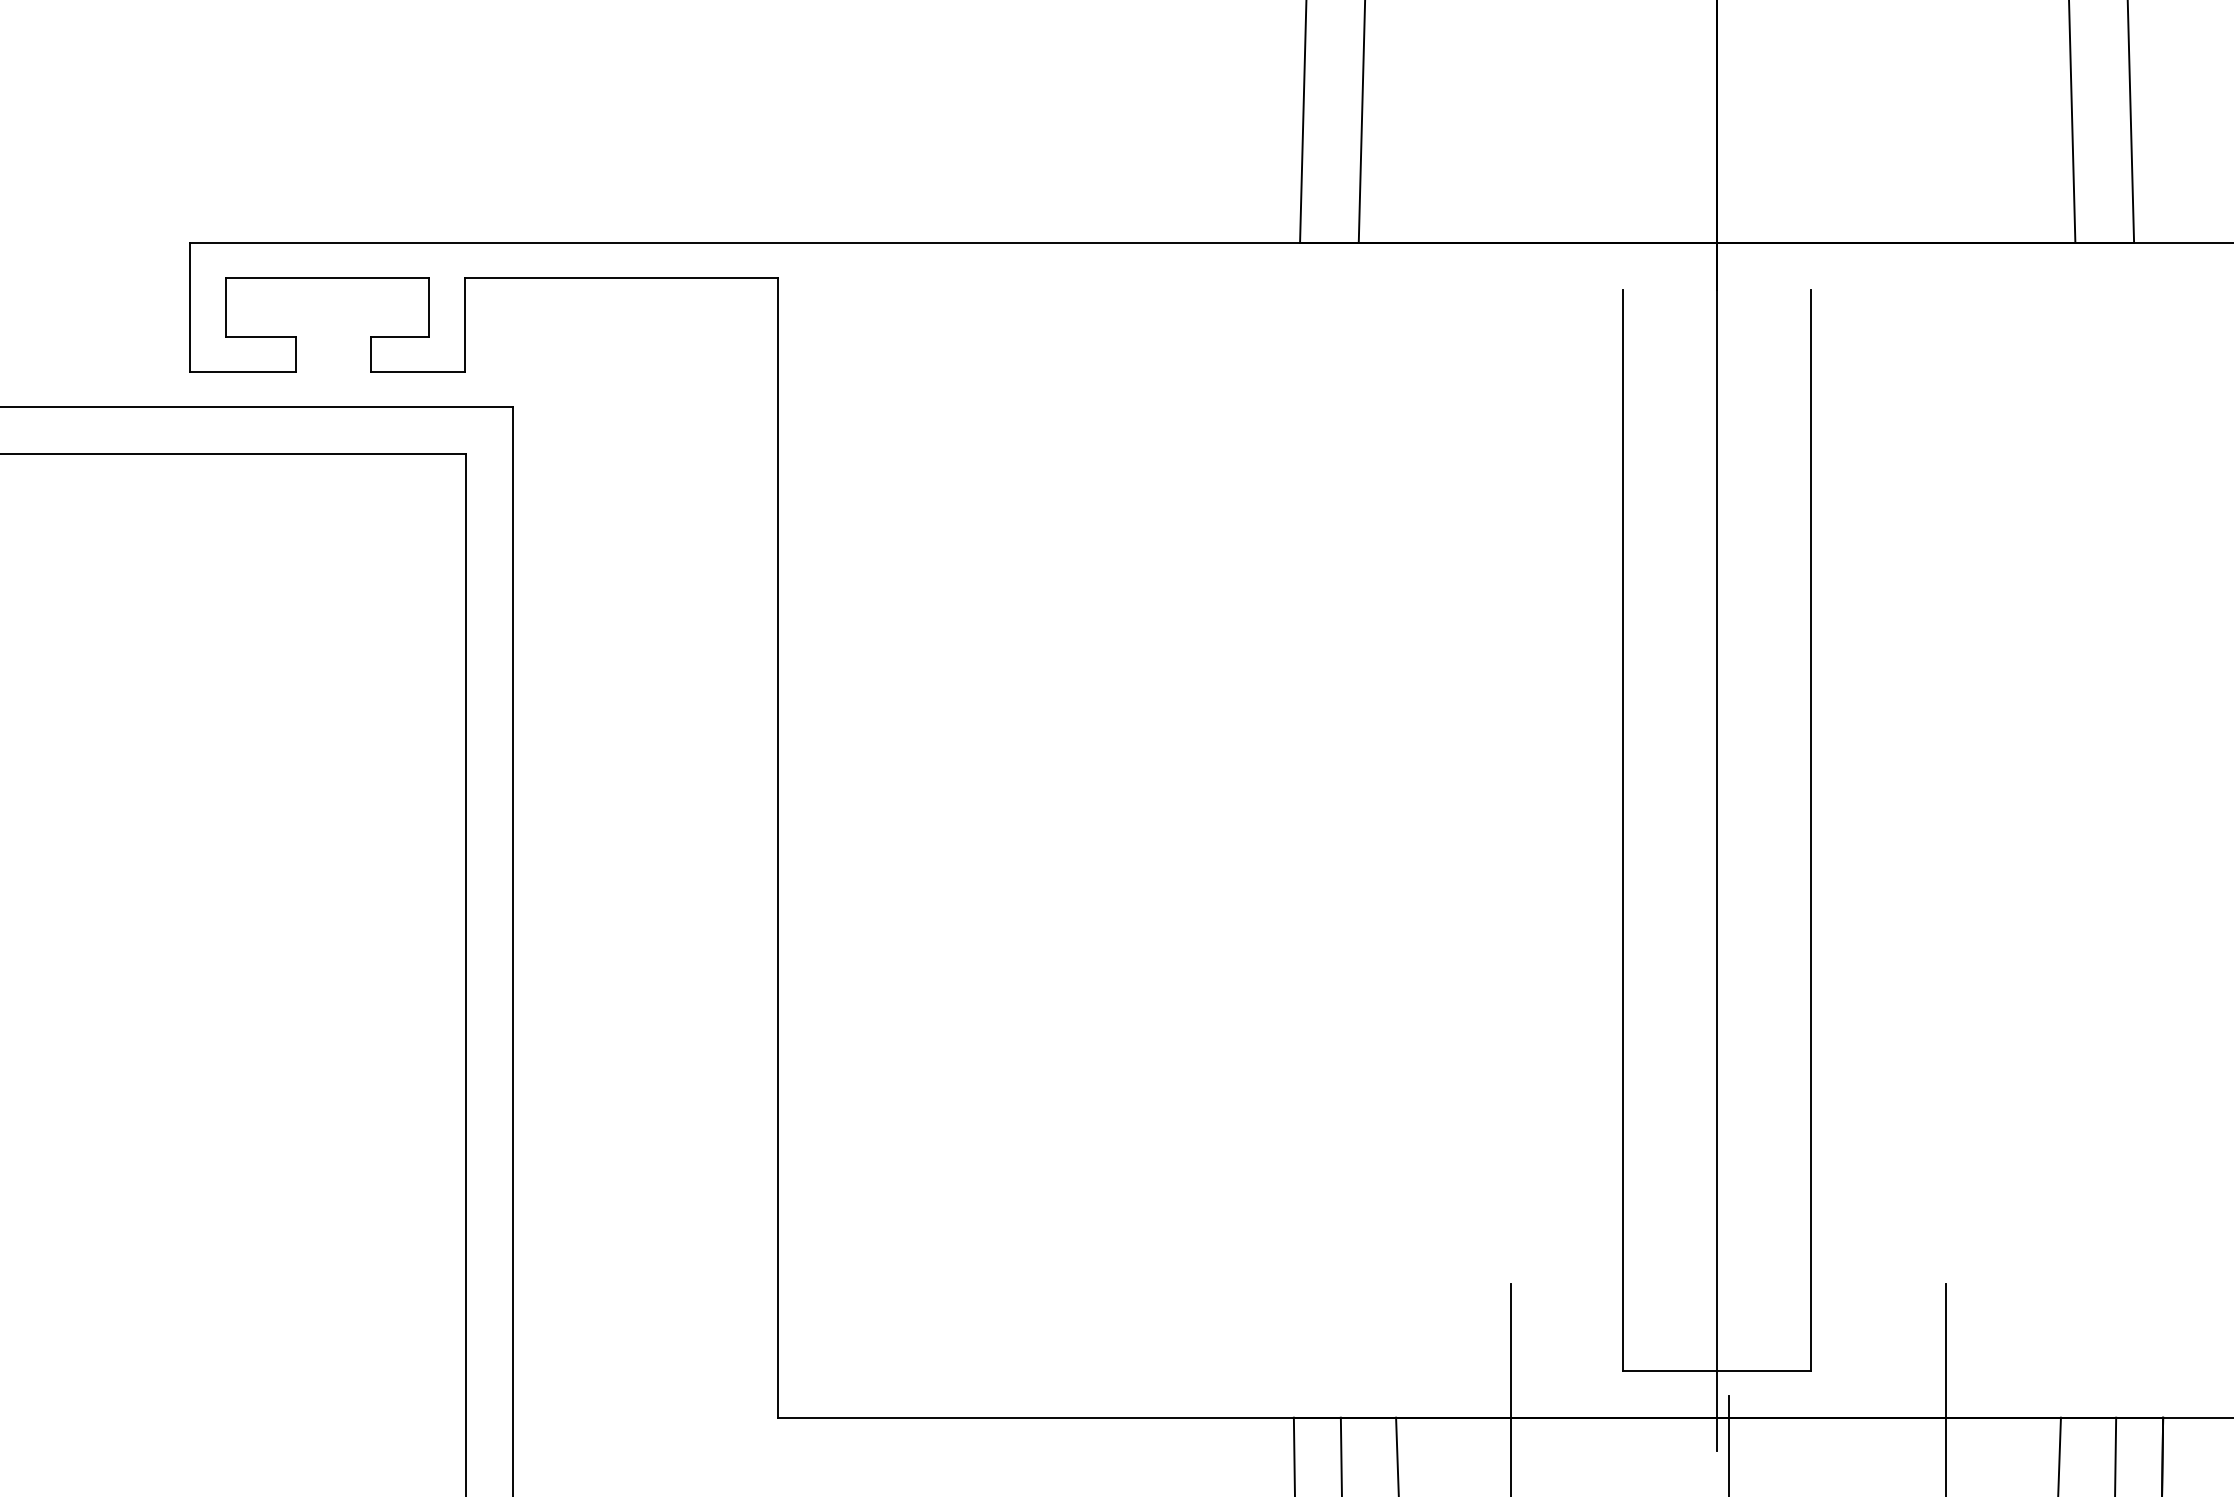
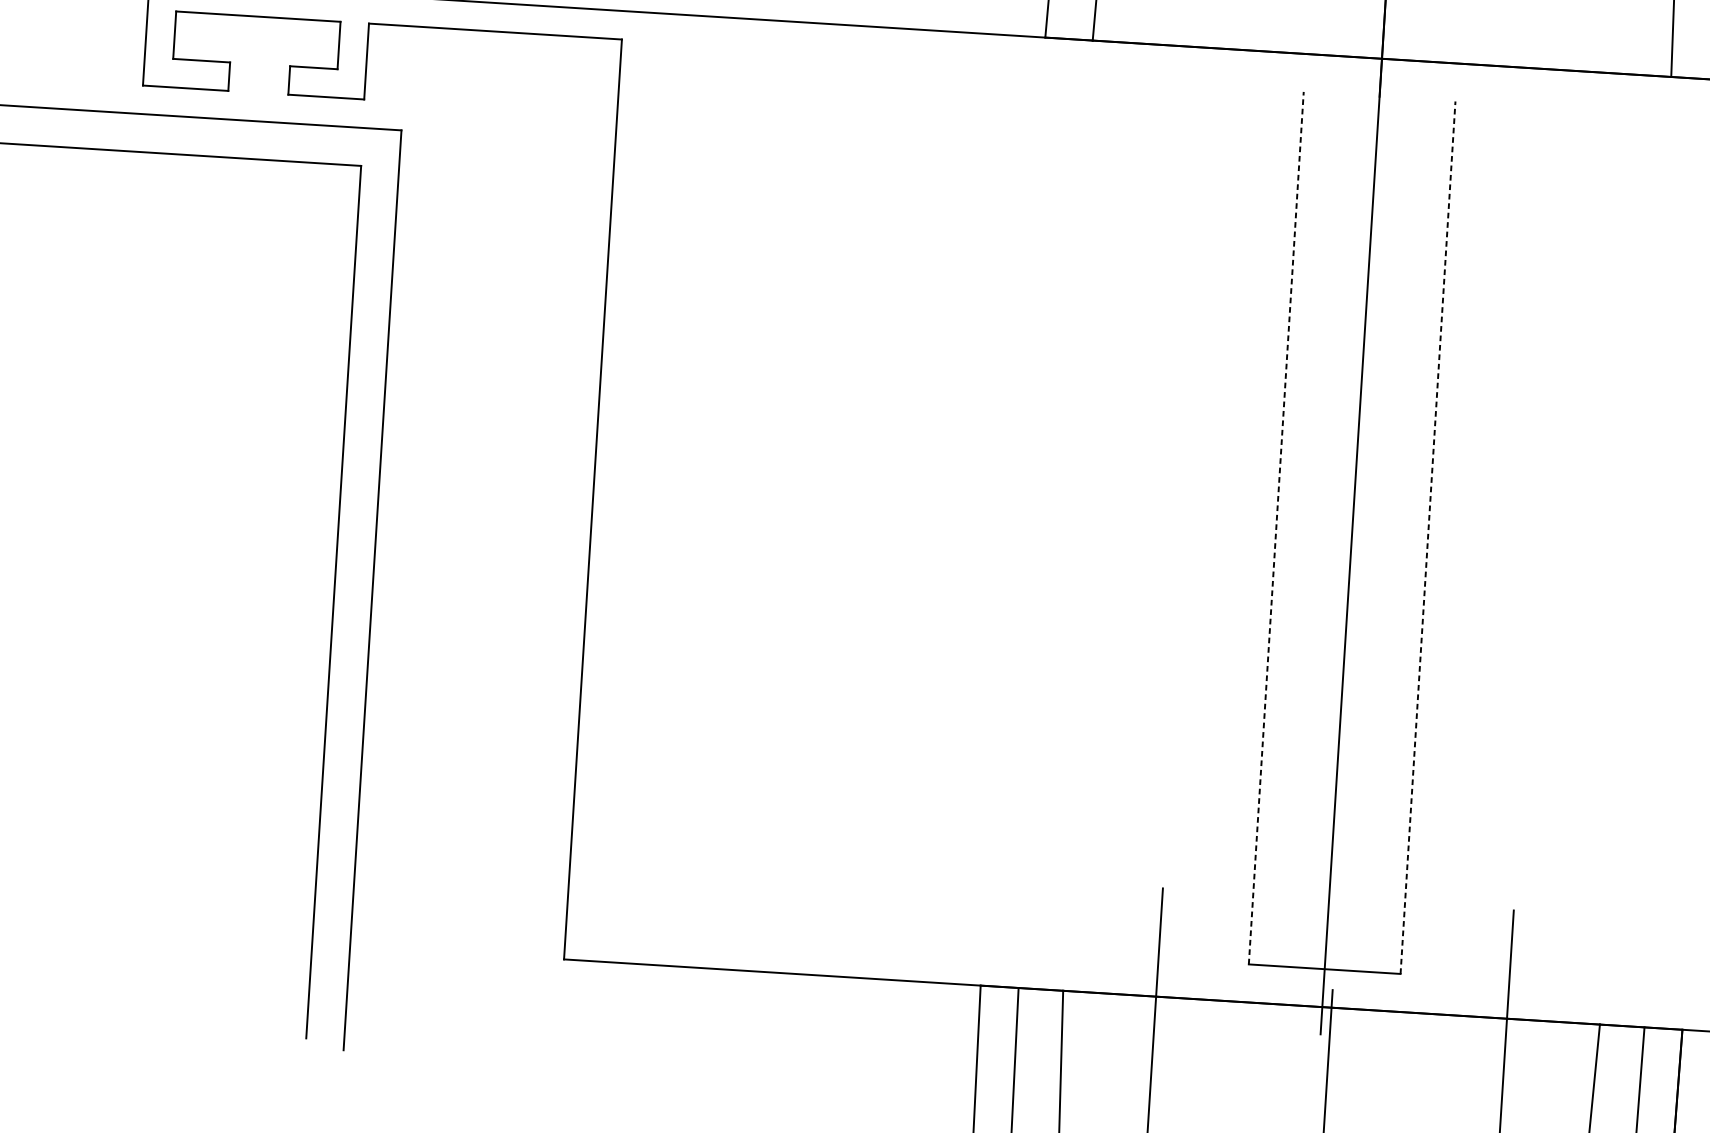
line: (1623, 829) -> (1276, 527), solid -> dashed
line: (1811, 829) -> (1428, 537), solid -> dashed

